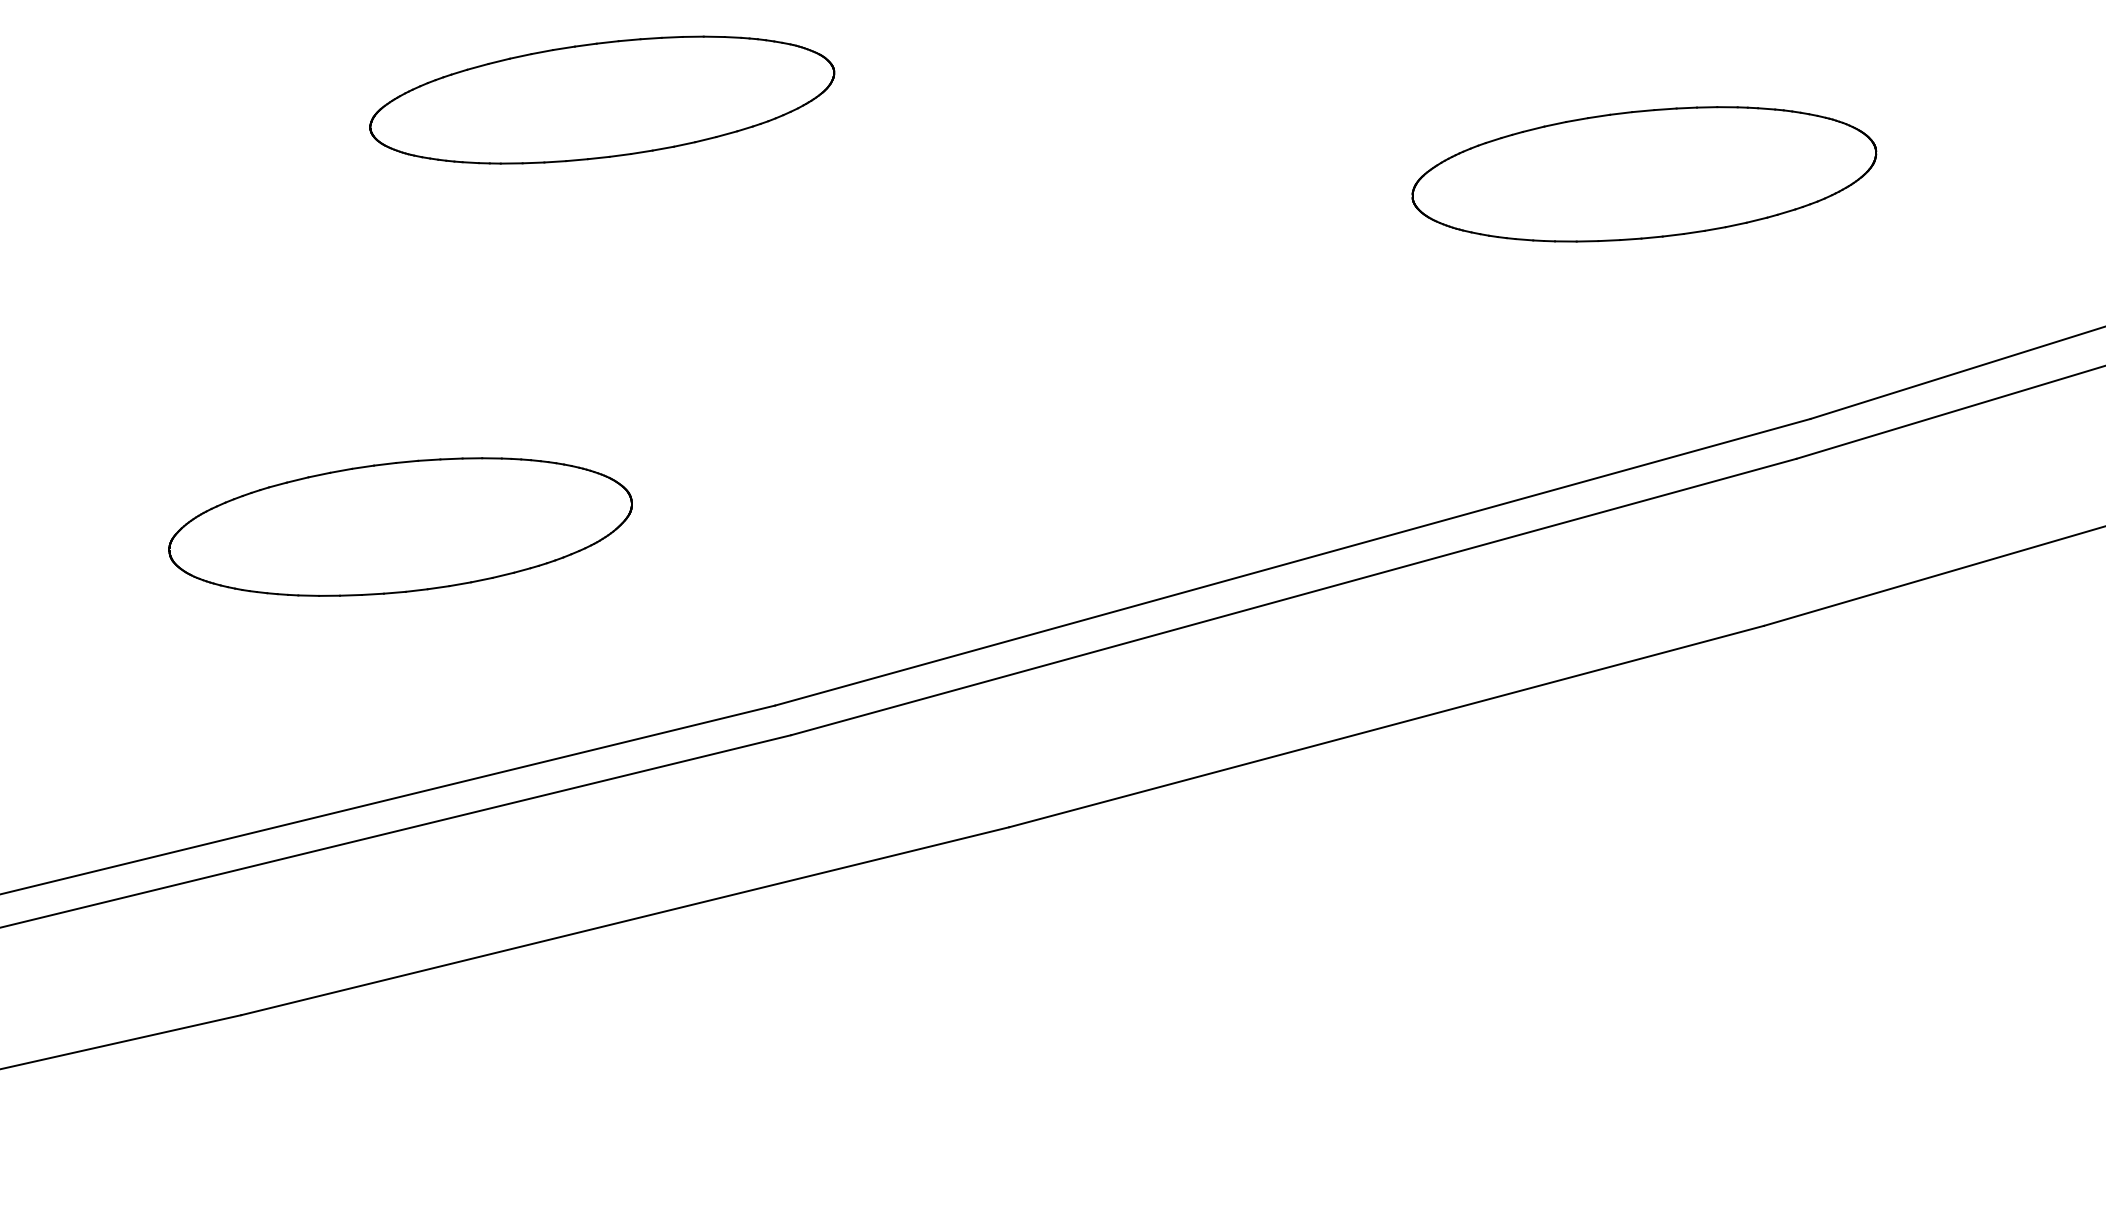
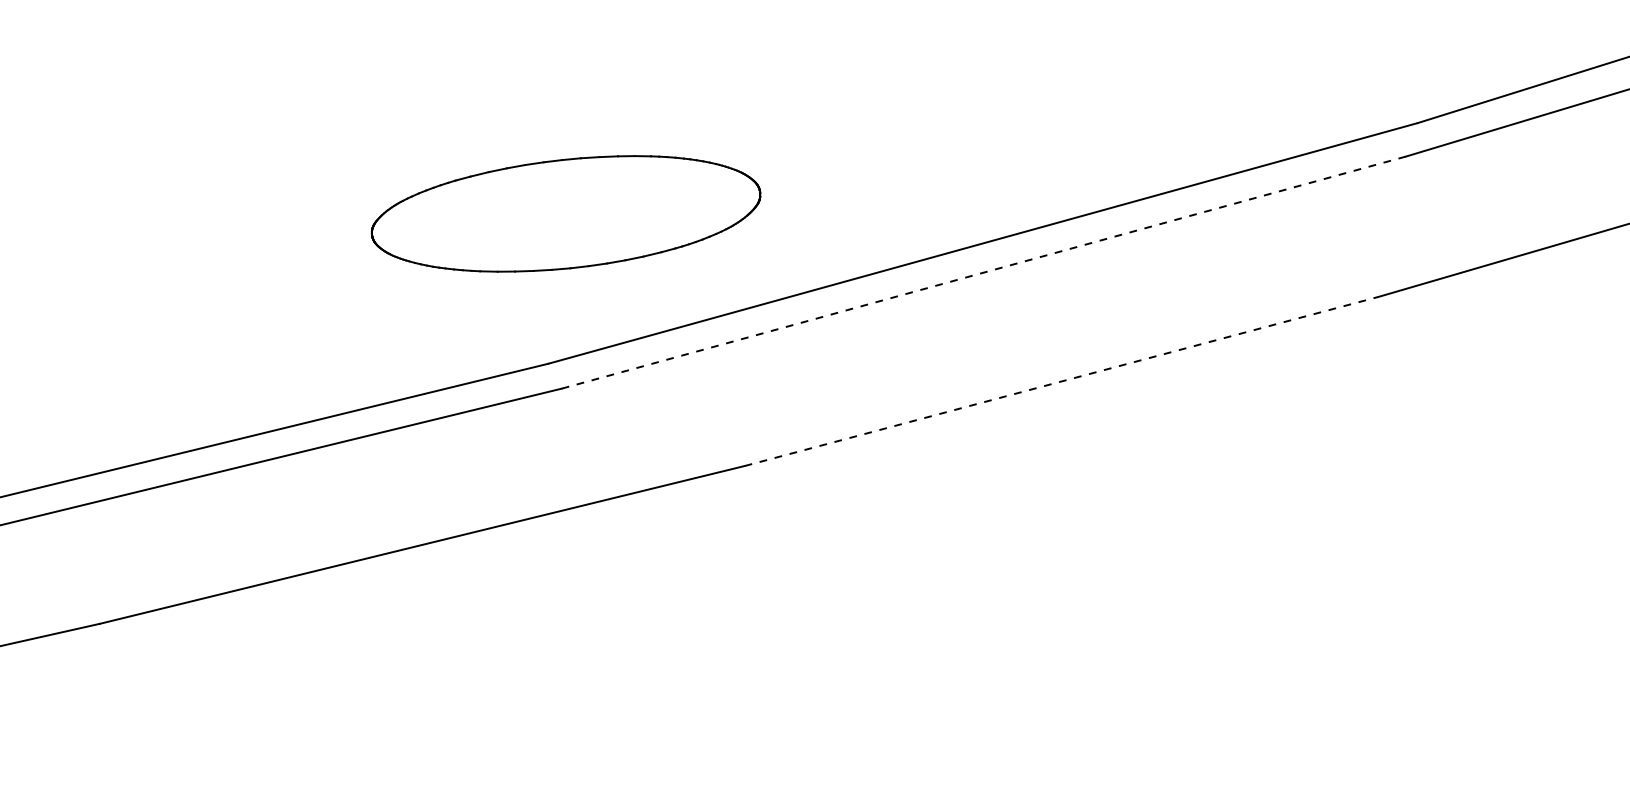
part: (400, 526) -> (566, 213), moved
line: (1293, 597) -> (983, 273), solid -> dashed
line: (1386, 726) -> (1061, 381), solid -> dashed

